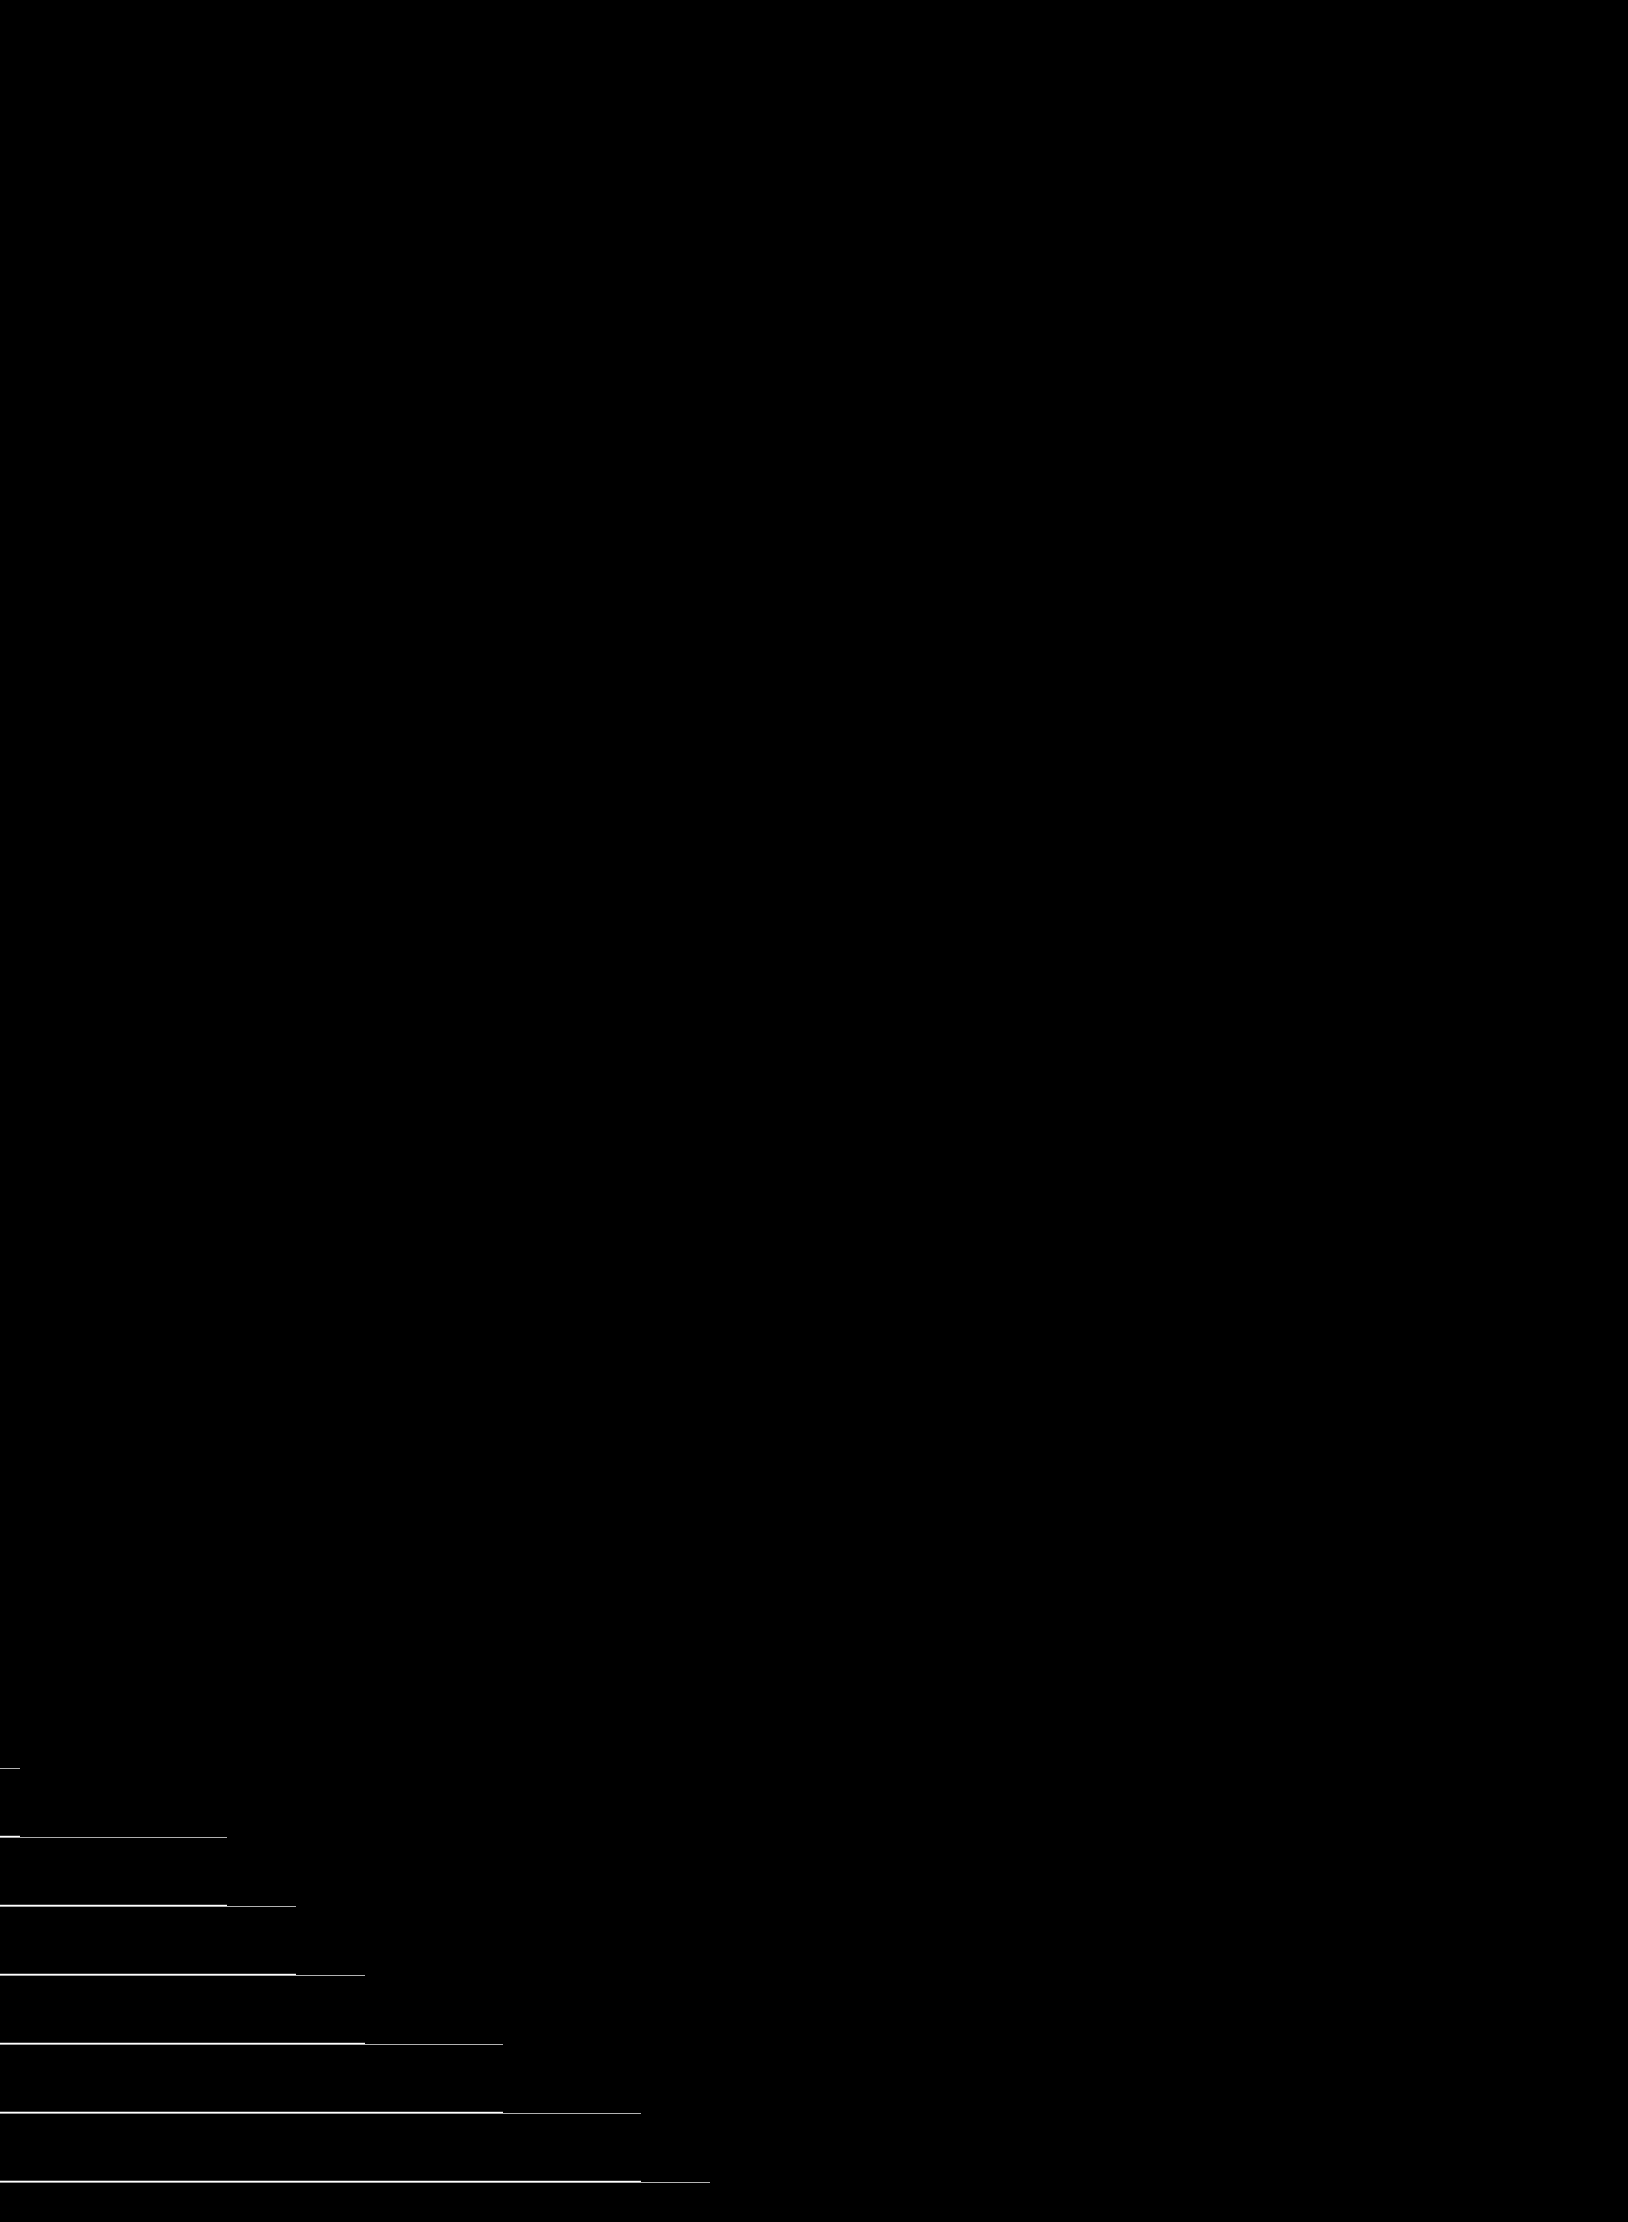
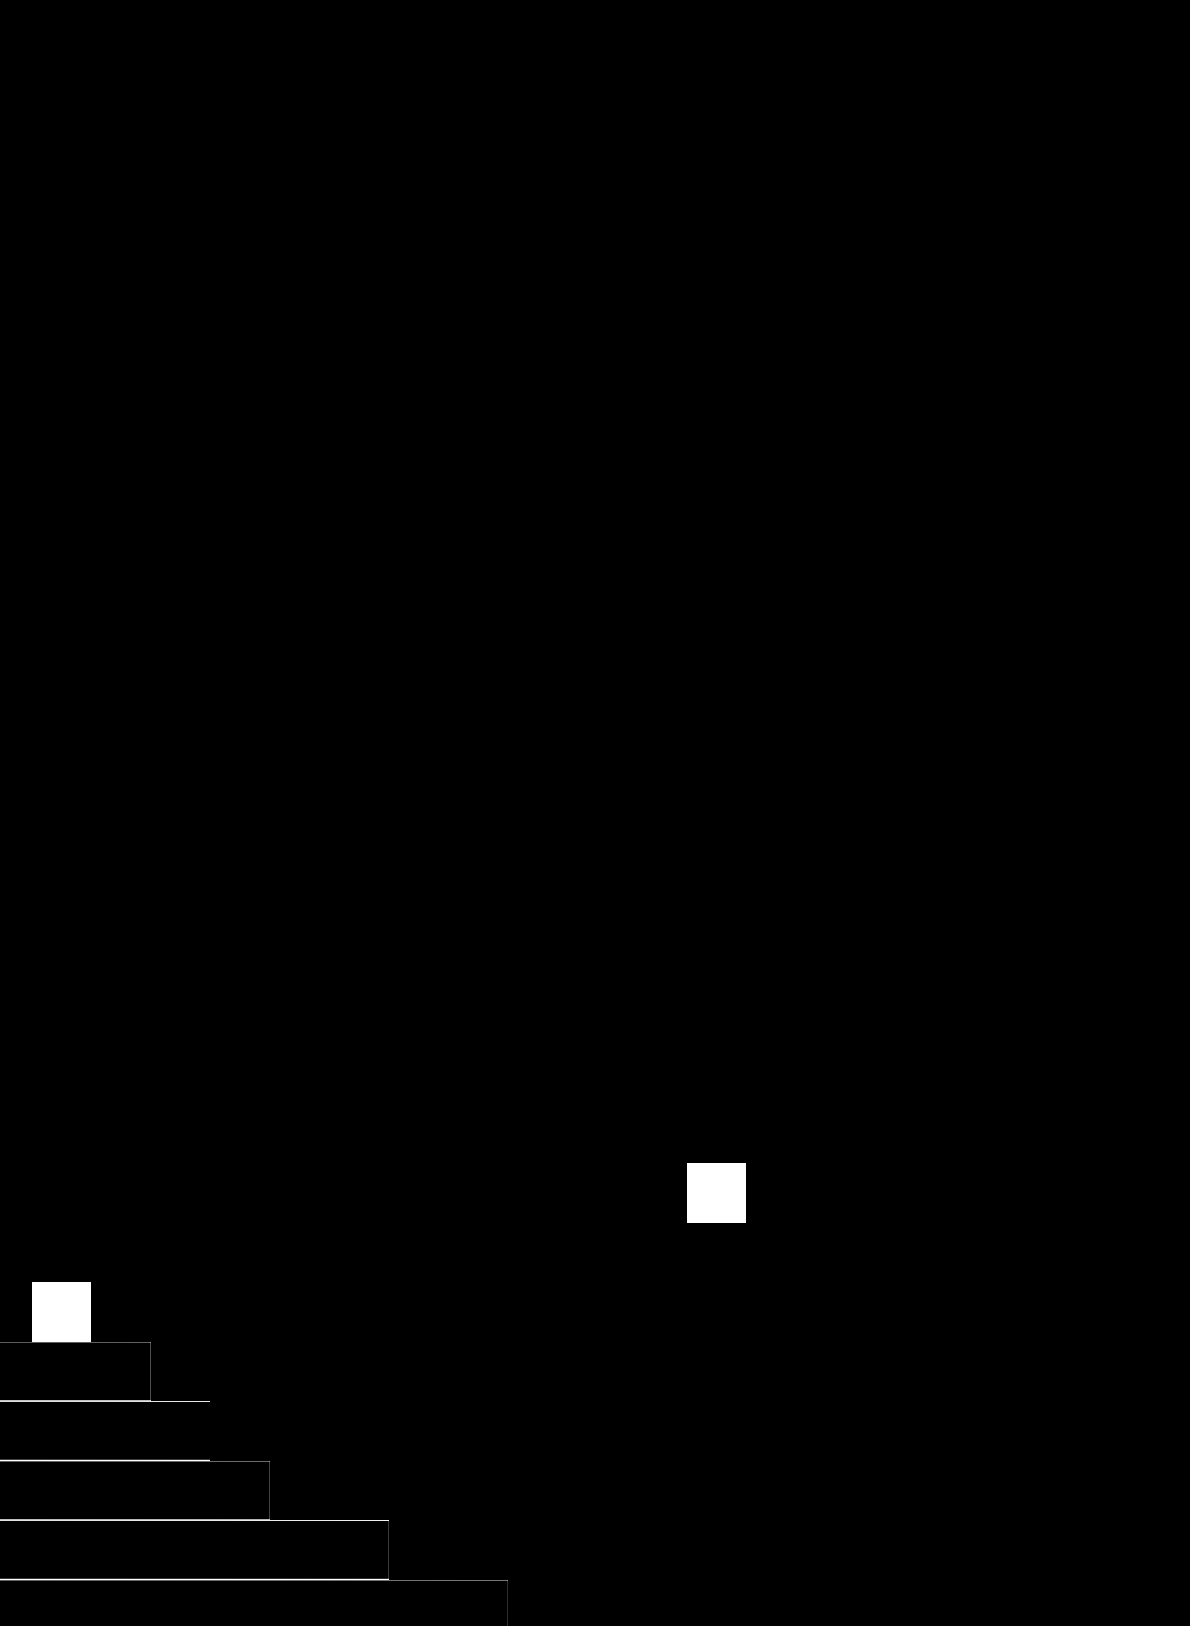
fill: (883, 1663) -> (716, 1192), removed
fill: (124, 1801) -> (61, 1311), removed

